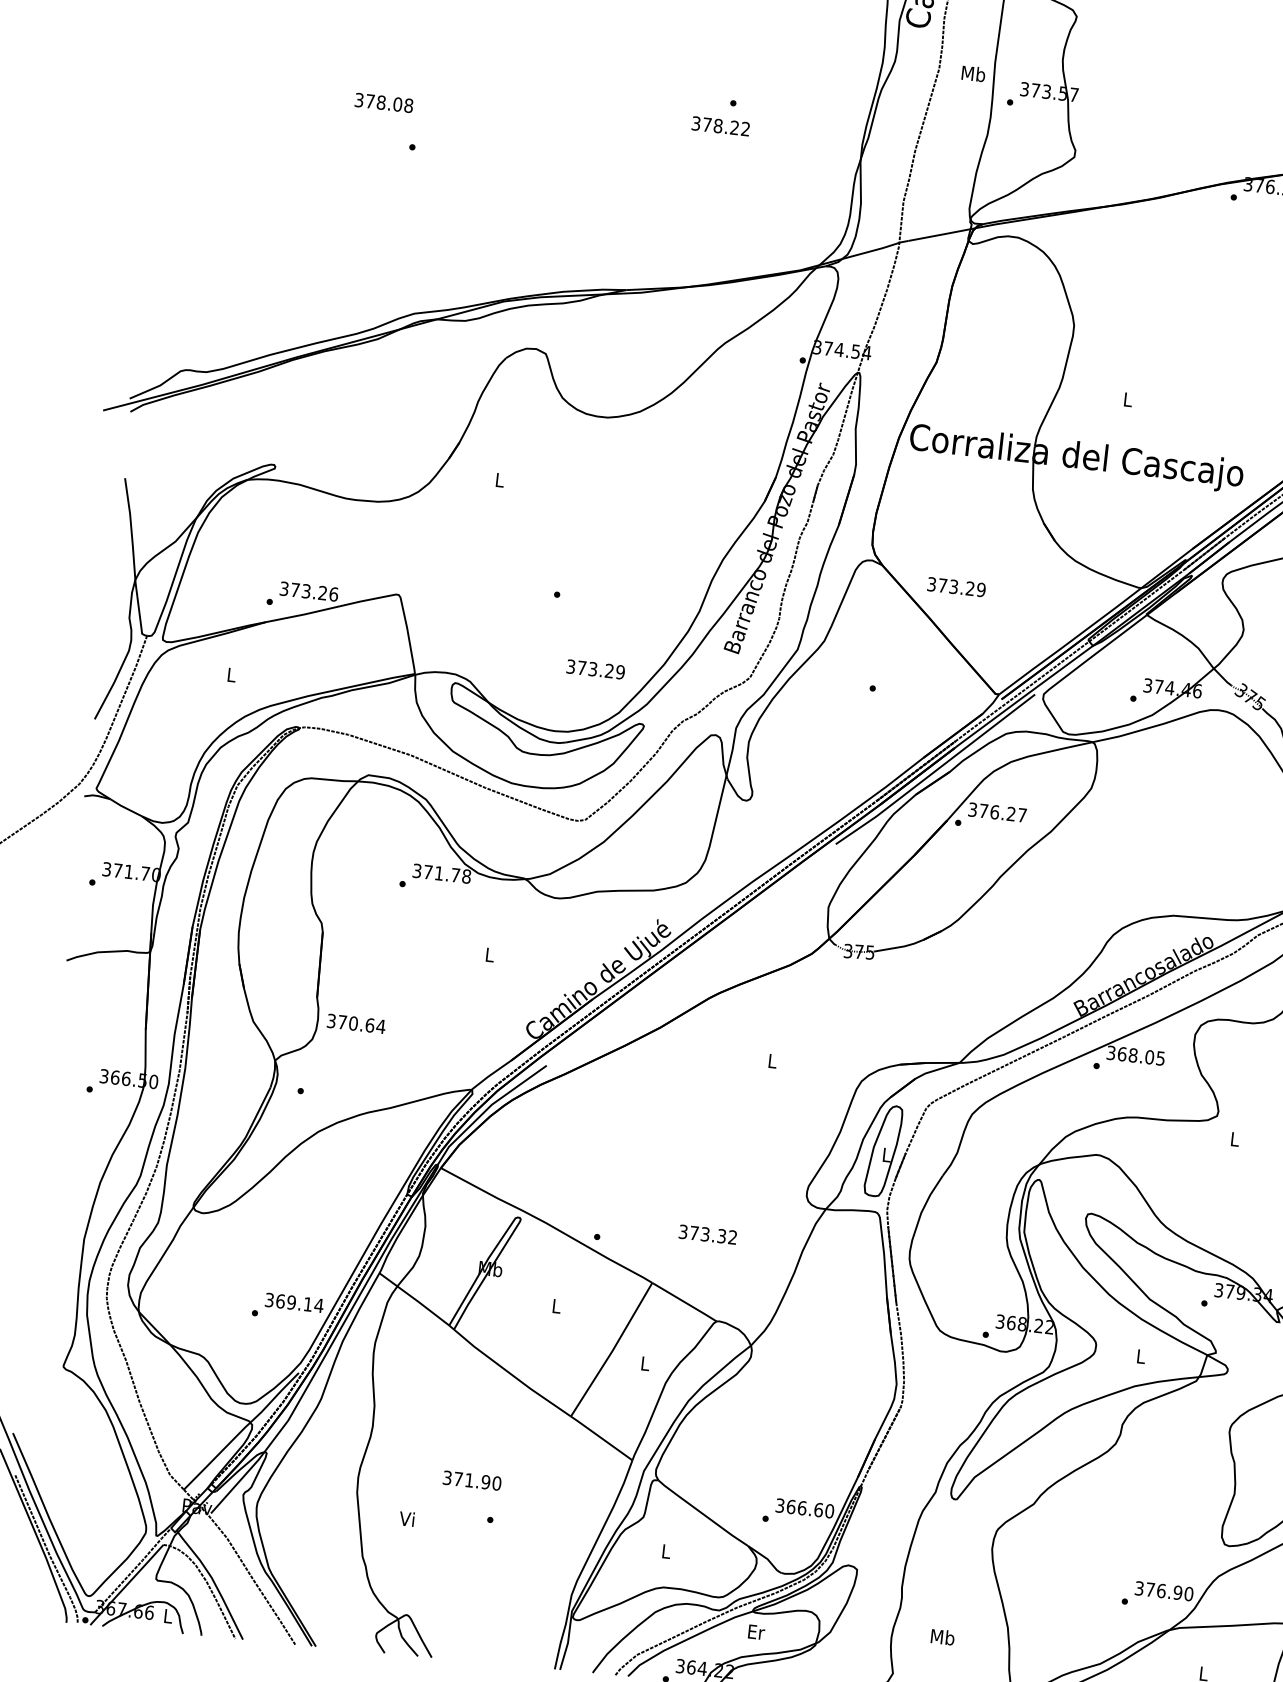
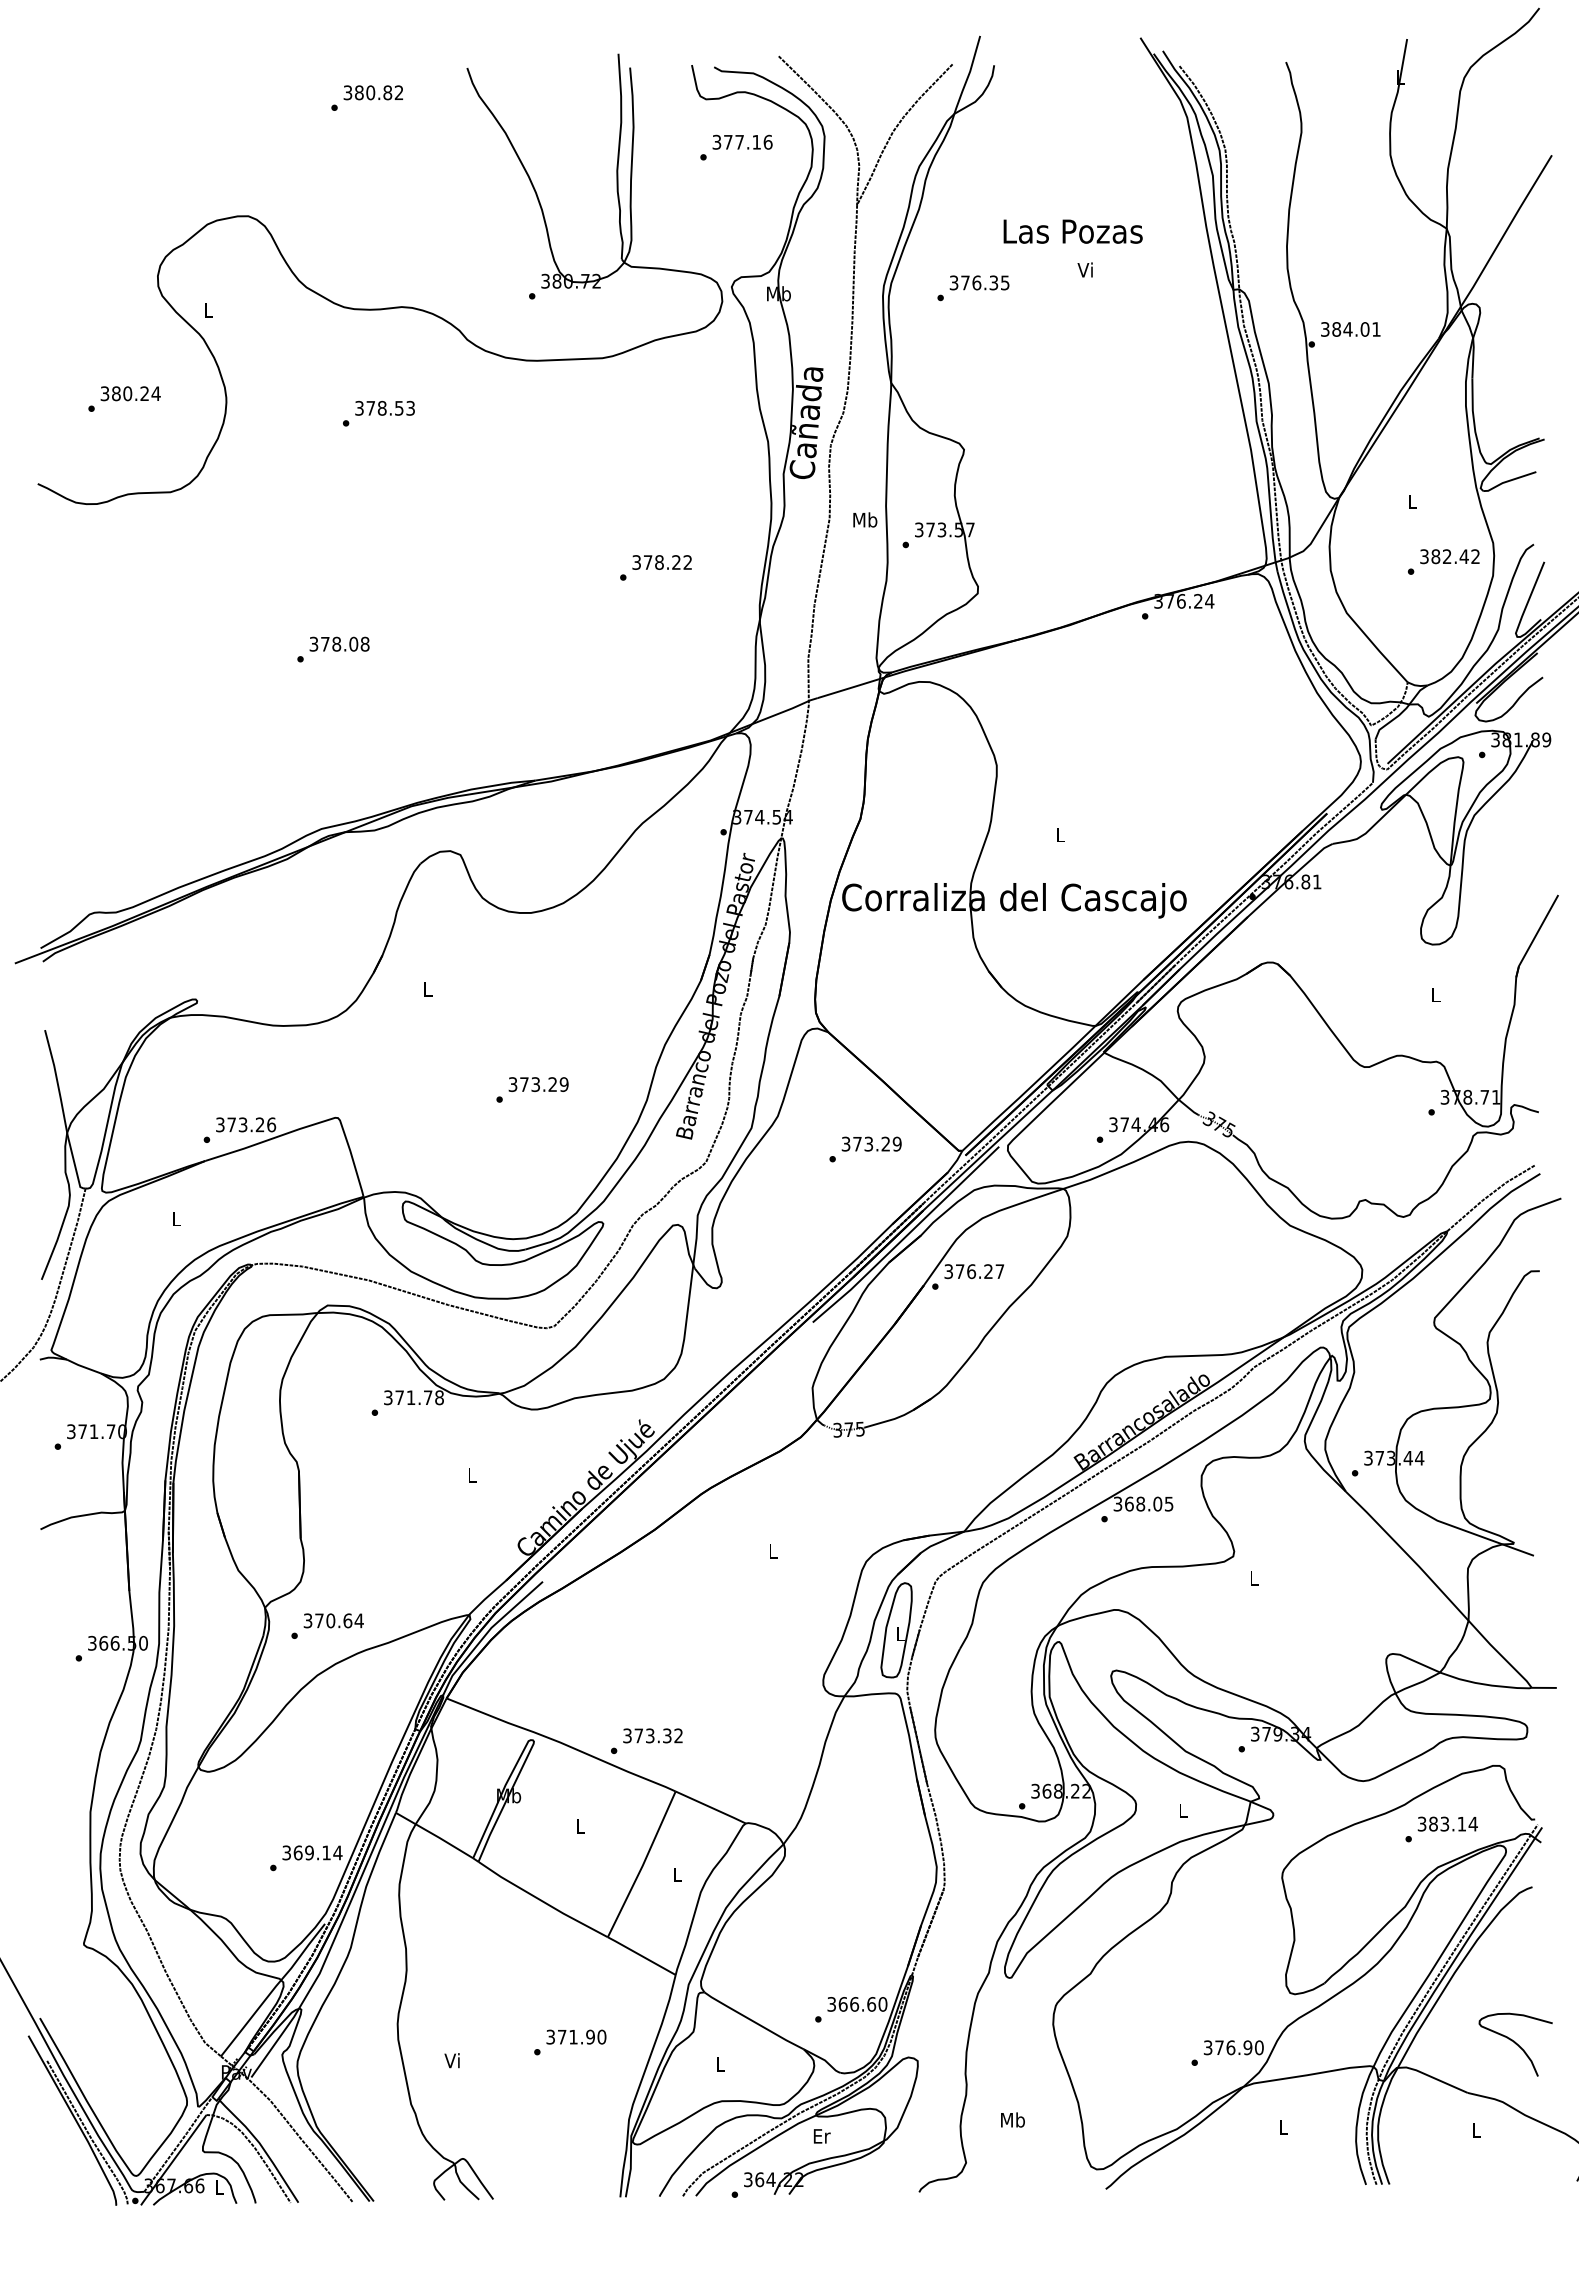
text: (384, 102) -> (339, 643), moved
text: (720, 126) -> (661, 562), moved
text: (956, 586) -> (871, 1143), moved
text: (595, 669) -> (538, 1084), moved
text: (356, 1023) -> (333, 1620), moved
text: (707, 1234) -> (652, 1735), moved
text: (472, 1480) -> (576, 2036), moved

